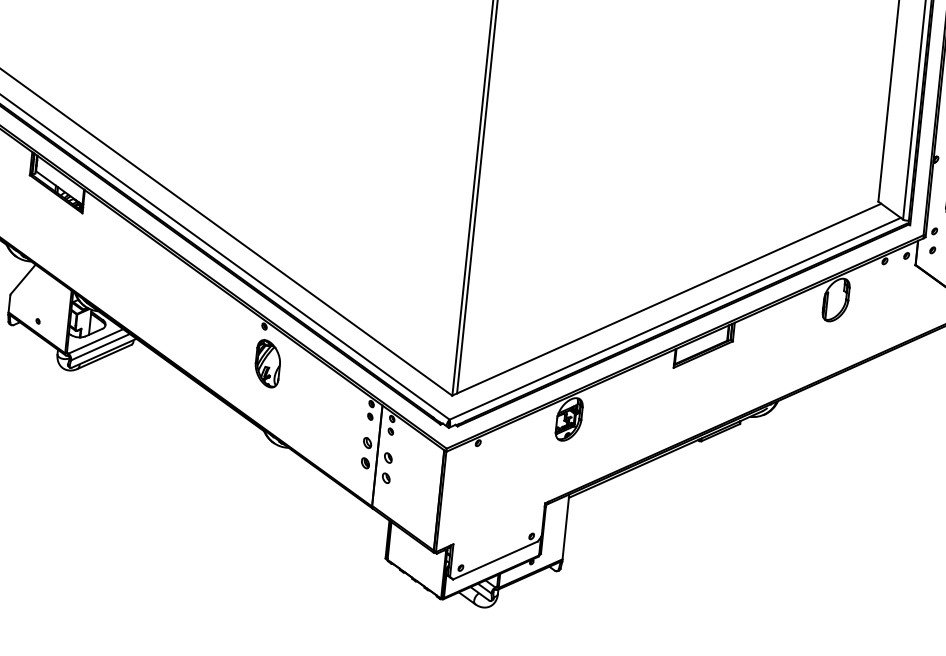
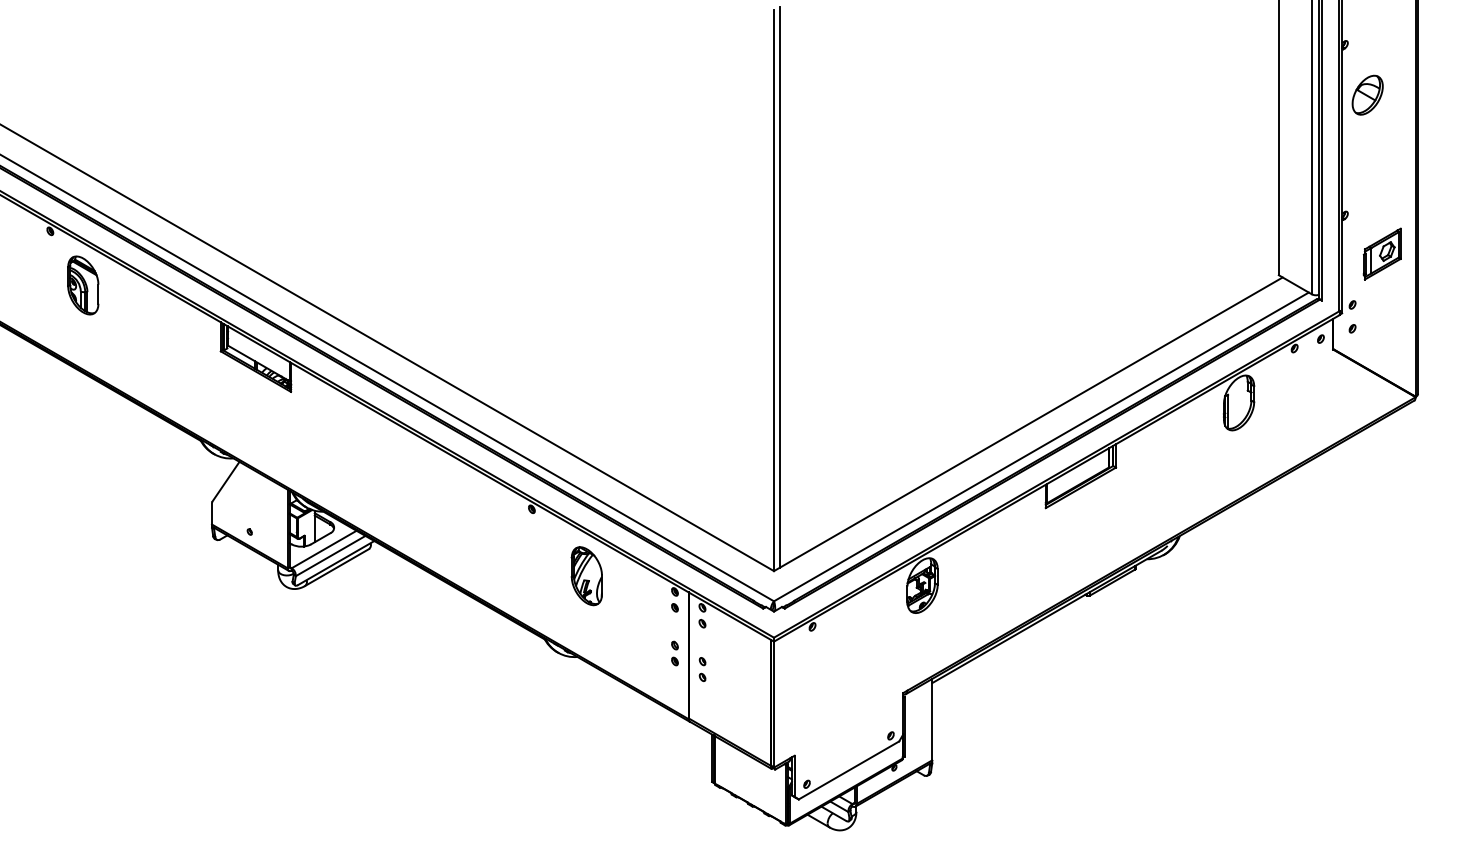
part: (267, 364) -> (586, 576), moved
part: (366, 453) -> (674, 653), size x0.62
part: (387, 468) -> (702, 669), size x0.62

